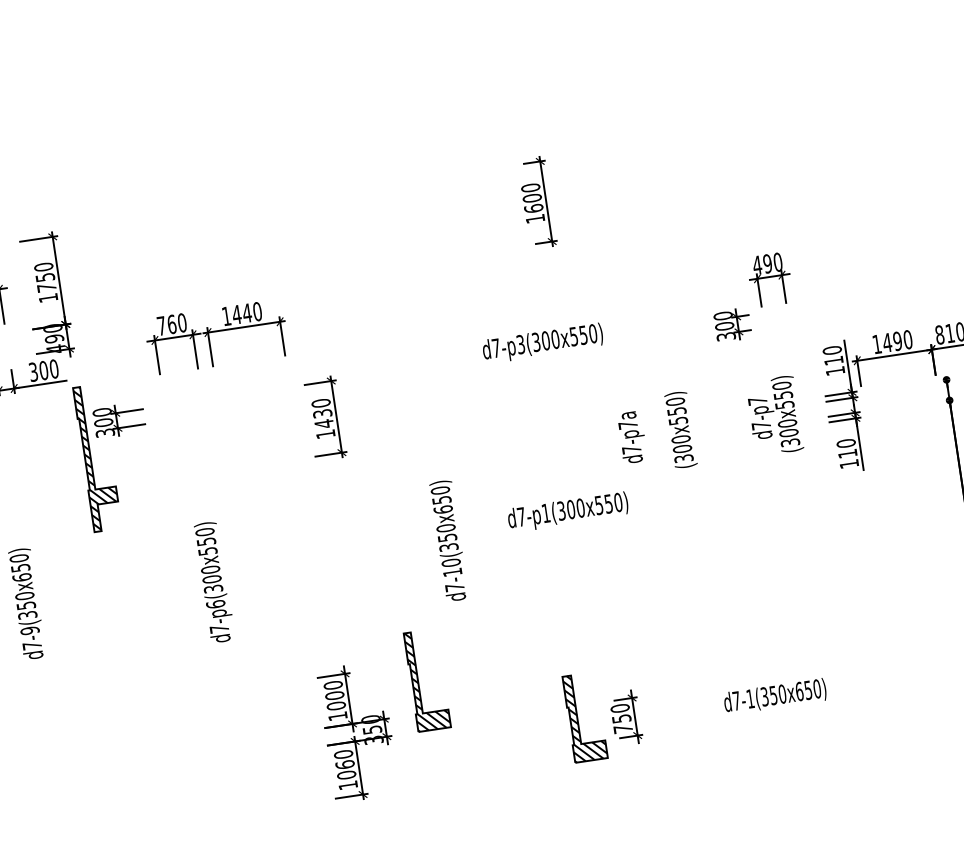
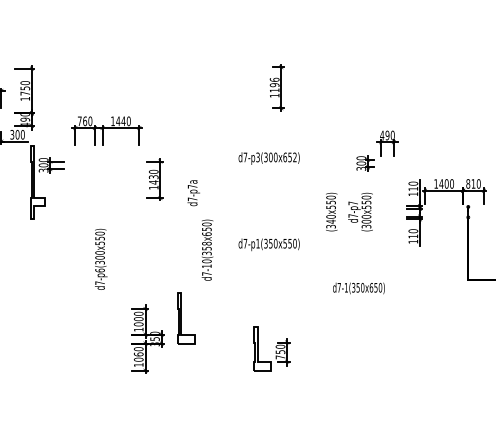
text: (531, 197) -> (274, 84), 1600 -> 1196
text: (582, 335) -> (289, 157), d7-p3(300x550) -> d7-p3(300x652)
text: (897, 340) -> (446, 183), 1490 -> 1400
text: (774, 414) -> (360, 211), moved
text: (631, 438) -> (193, 193), moved
text: (681, 448) -> (330, 221), (300x550) -> (340x550)
hatch: (96, 456) -> (37, 181), removed
text: (570, 509) -> (270, 243), d7-p1(300x550) -> d7-p1(350x550)
text: (445, 527) -> (206, 243), d7-10(350x650) -> d7-10(358x650)
text: (215, 580) -> (101, 258), moved
hatch: (426, 680) -> (185, 318), removed
text: (774, 696) -> (358, 288), moved
hatch: (585, 717) -> (262, 348), removed

